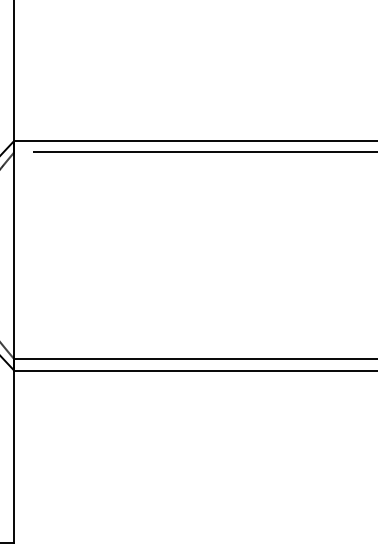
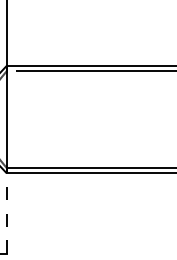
line: (13, 456) -> (6, 213), solid -> dashed

